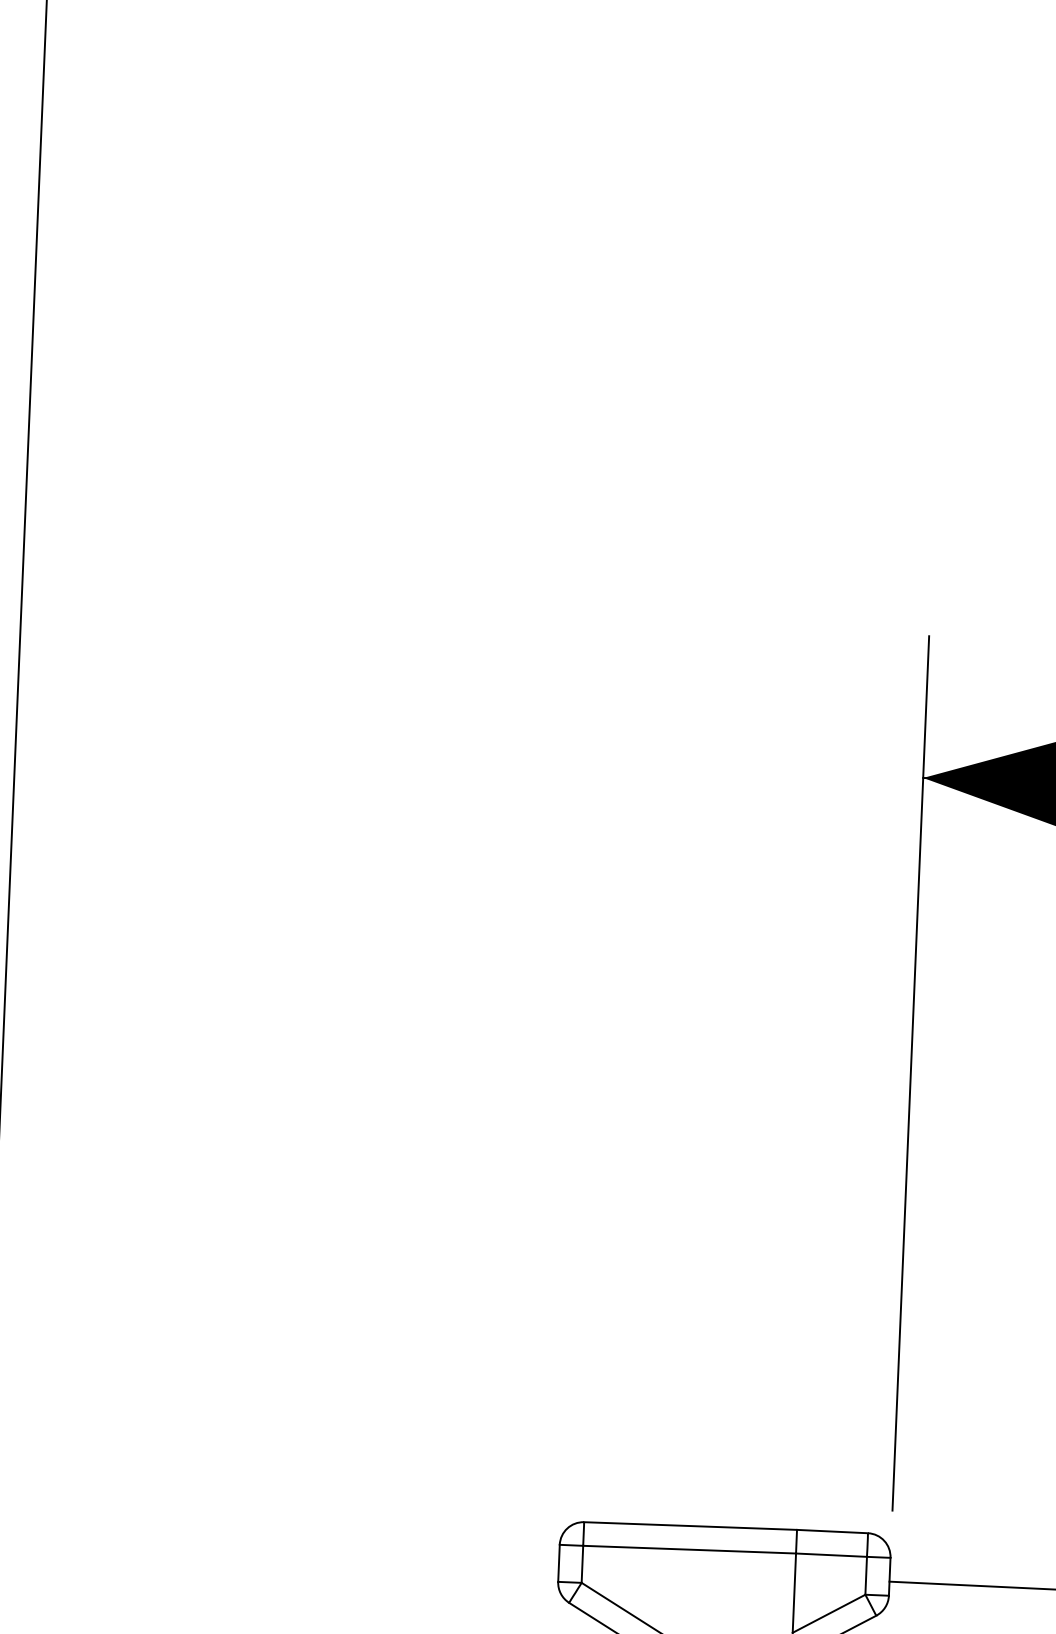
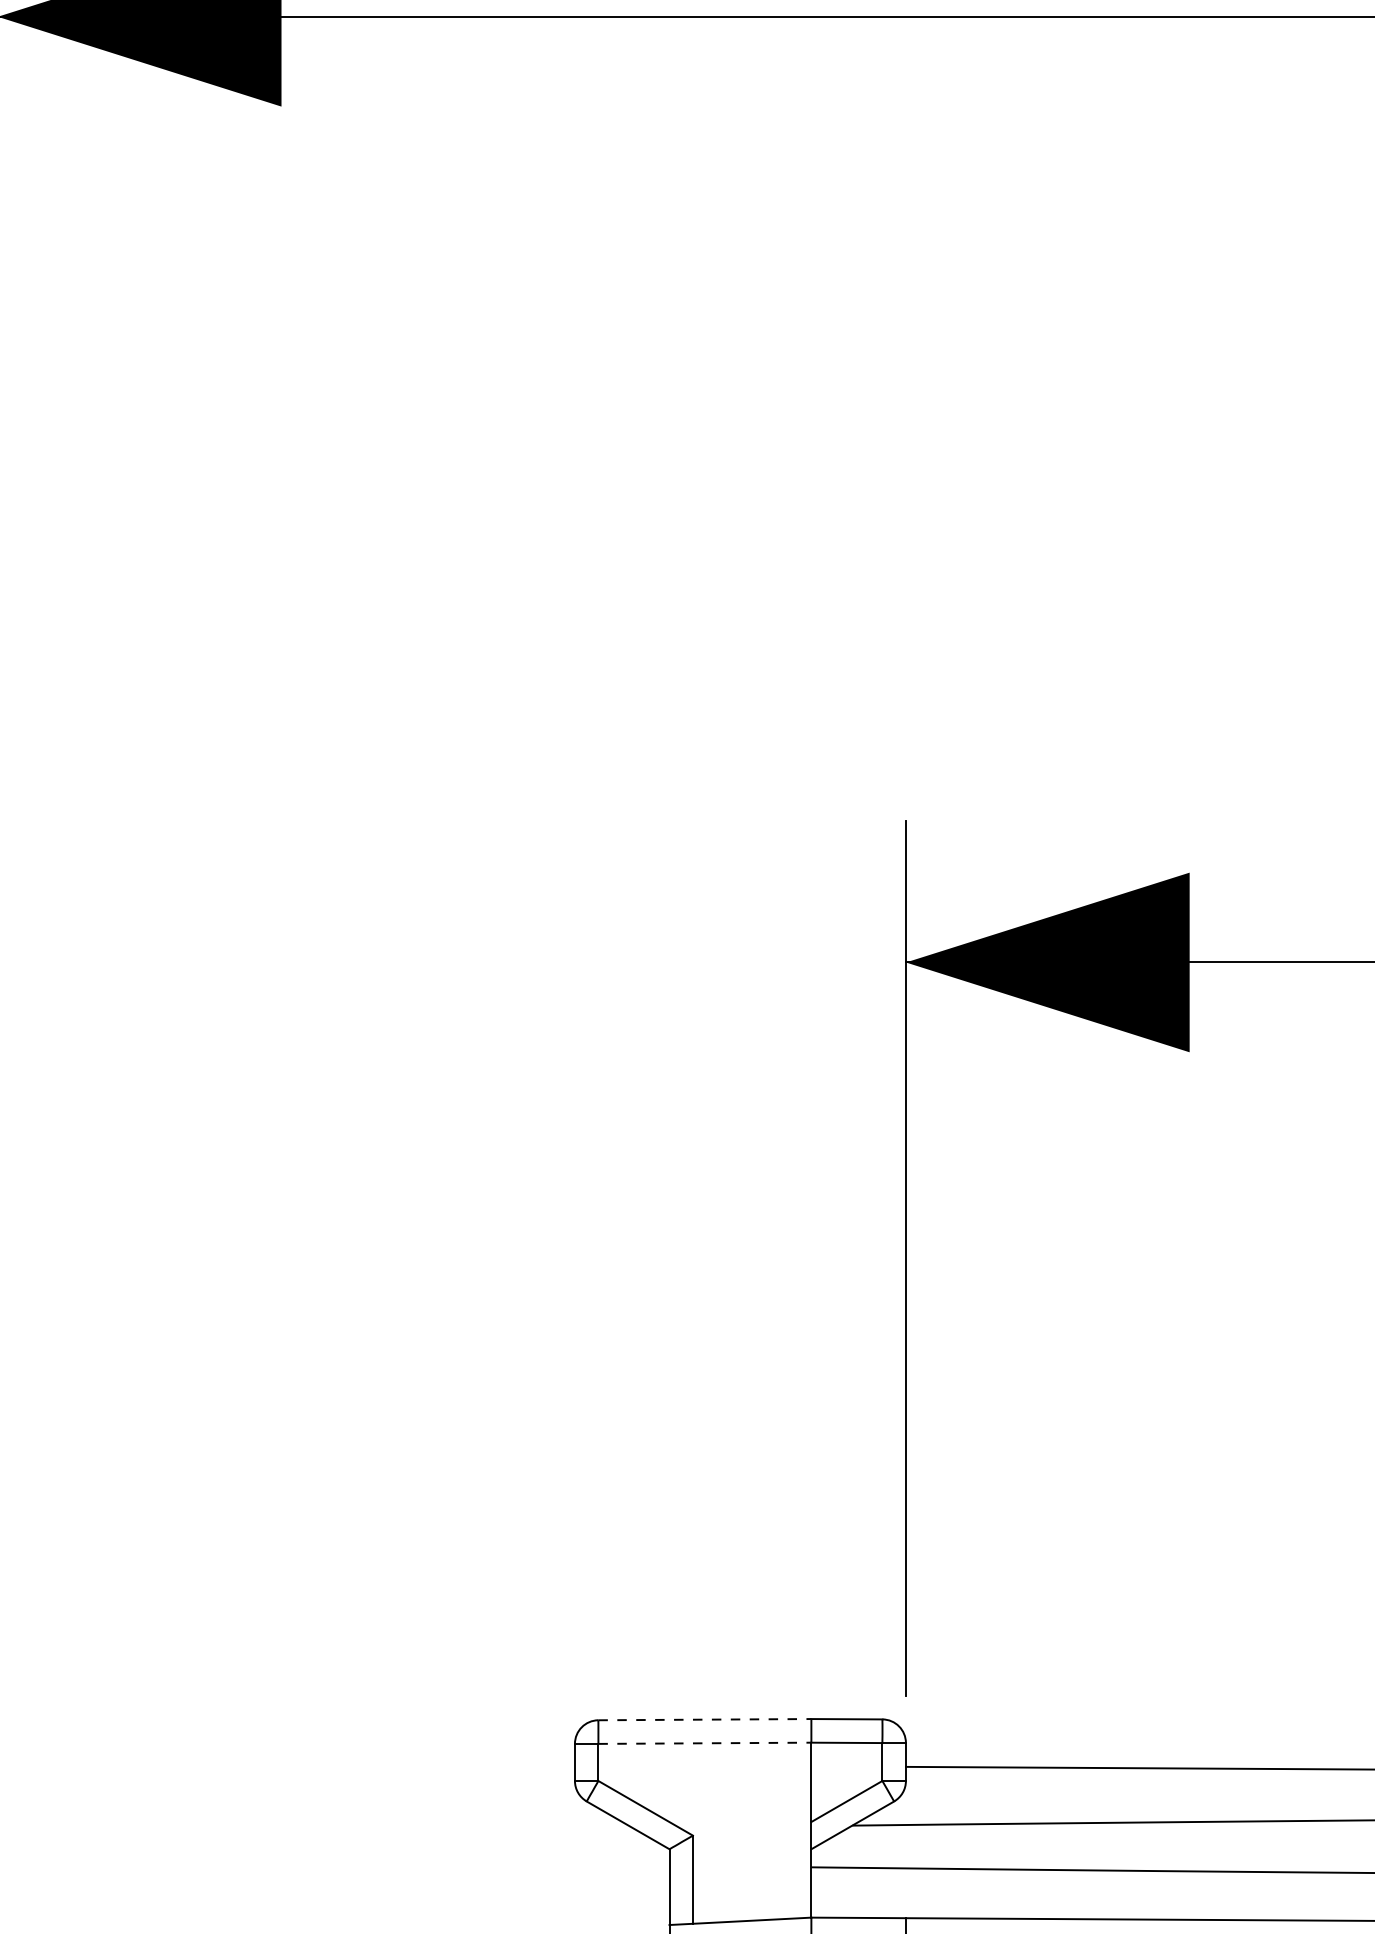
line: (691, 1525) -> (705, 1719), solid -> dashed
line: (690, 1549) -> (705, 1743), solid -> dashed

